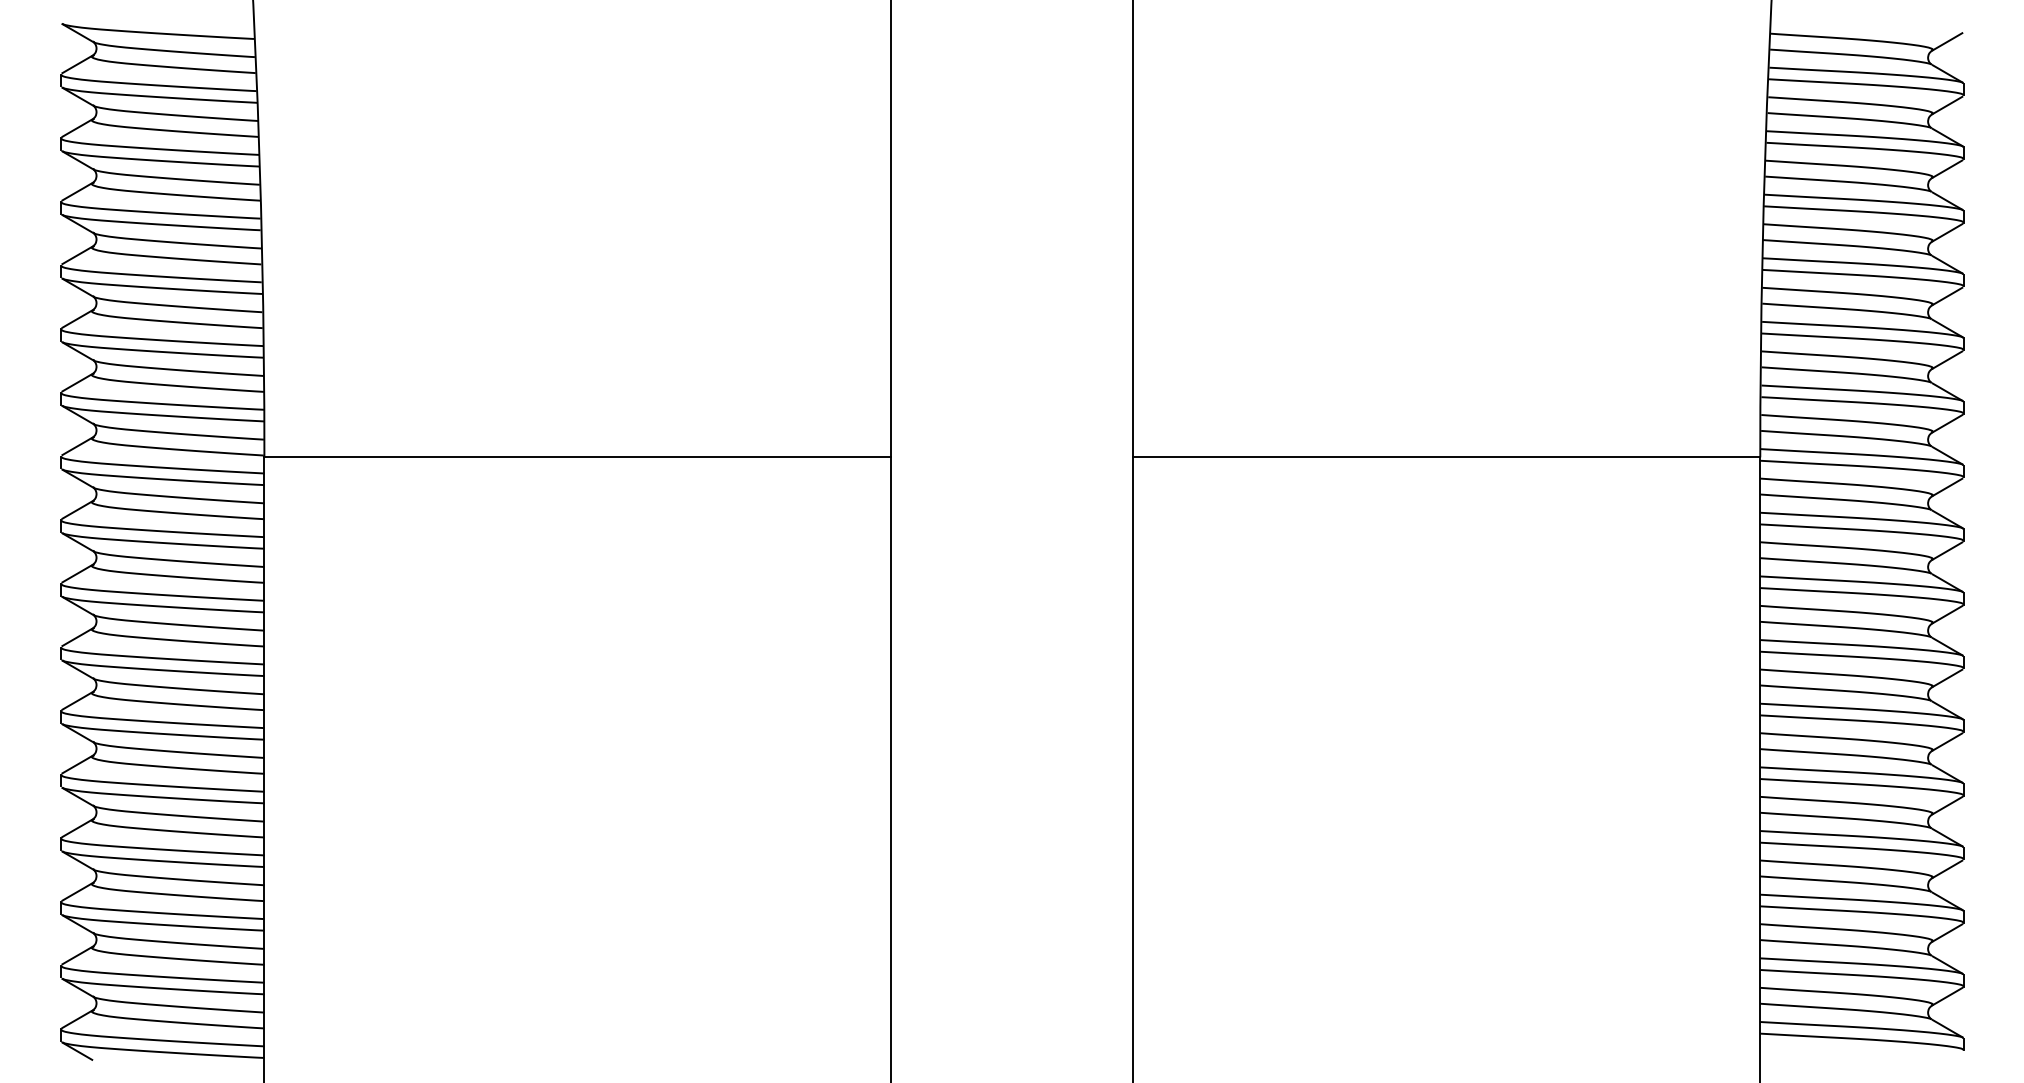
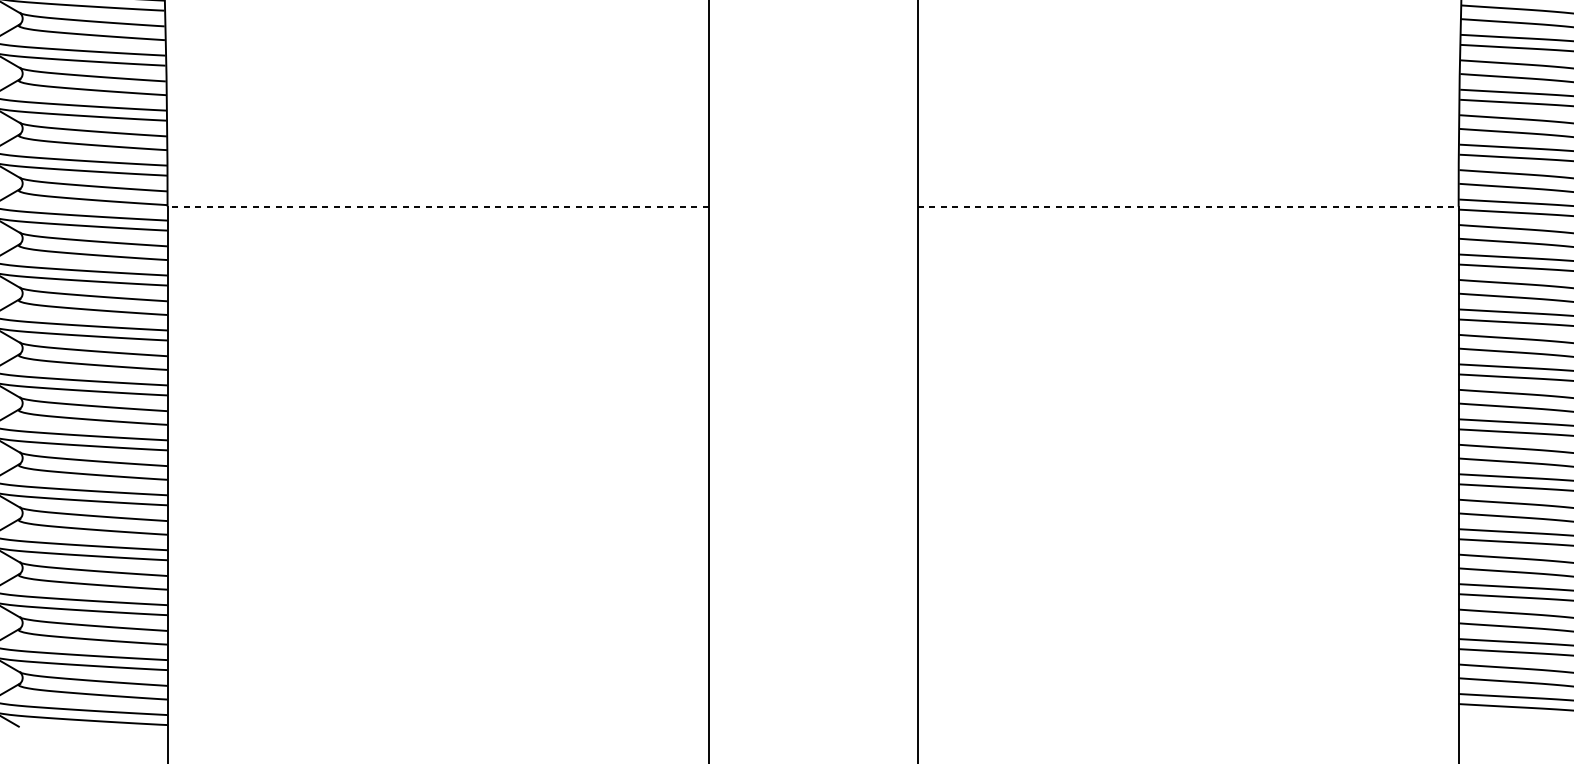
line: (577, 457) -> (437, 206), solid -> dashed
line: (1447, 457) -> (1188, 206), solid -> dashed

